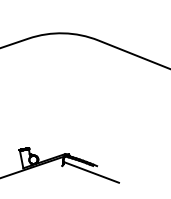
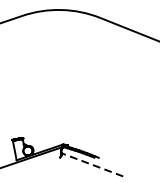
line: (91, 172) -> (92, 164), solid -> dashed

